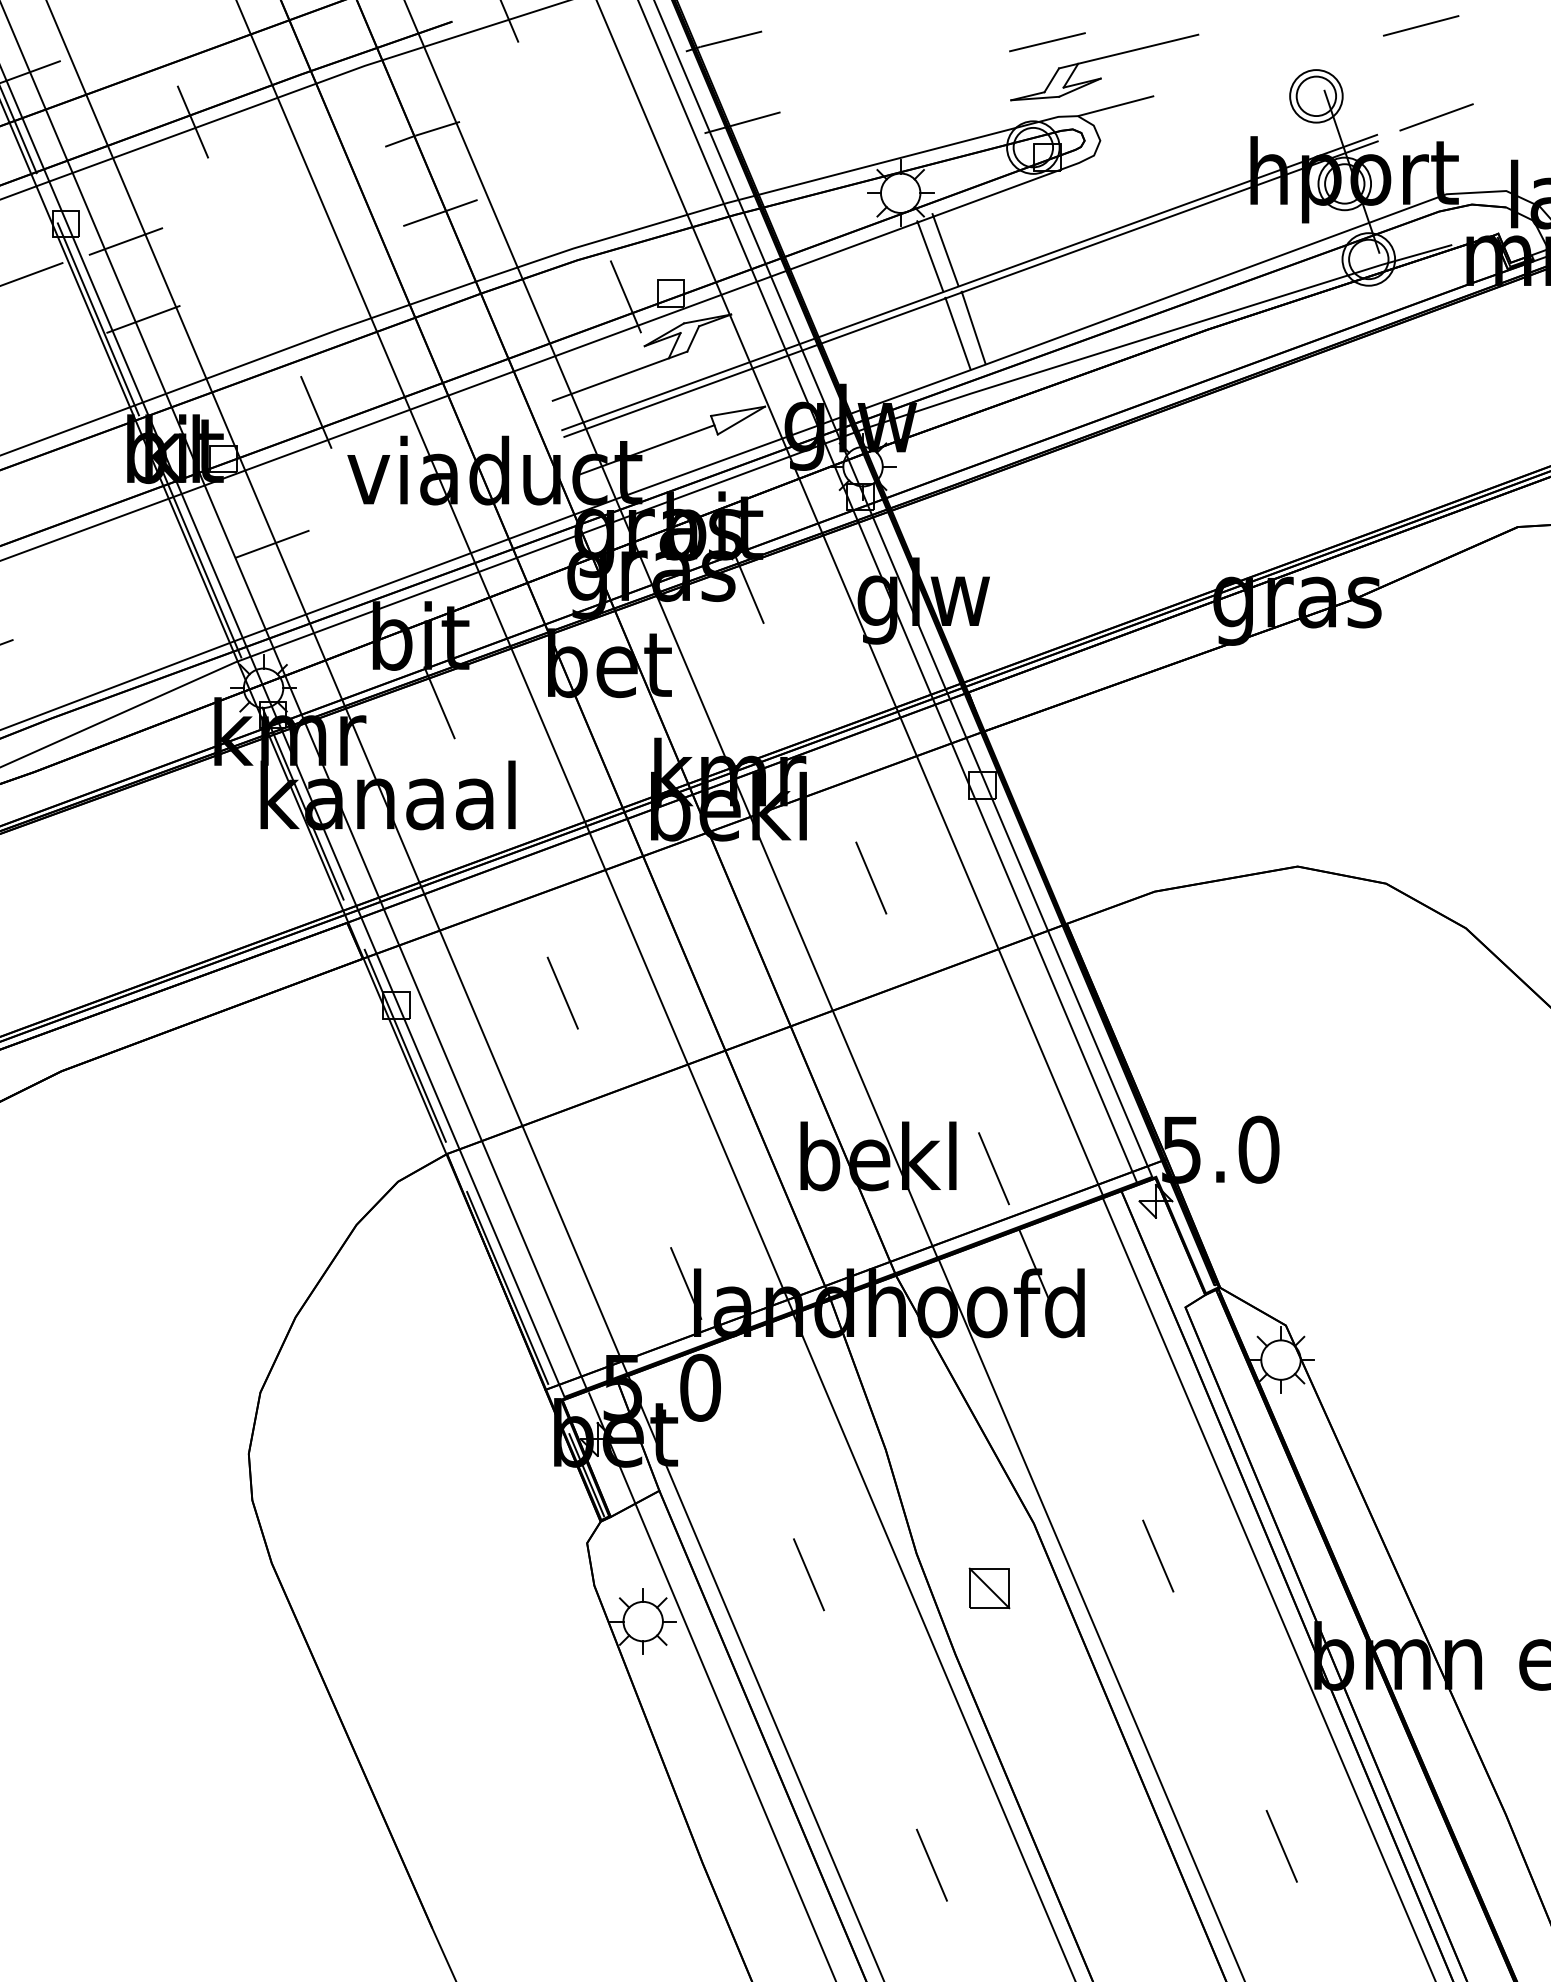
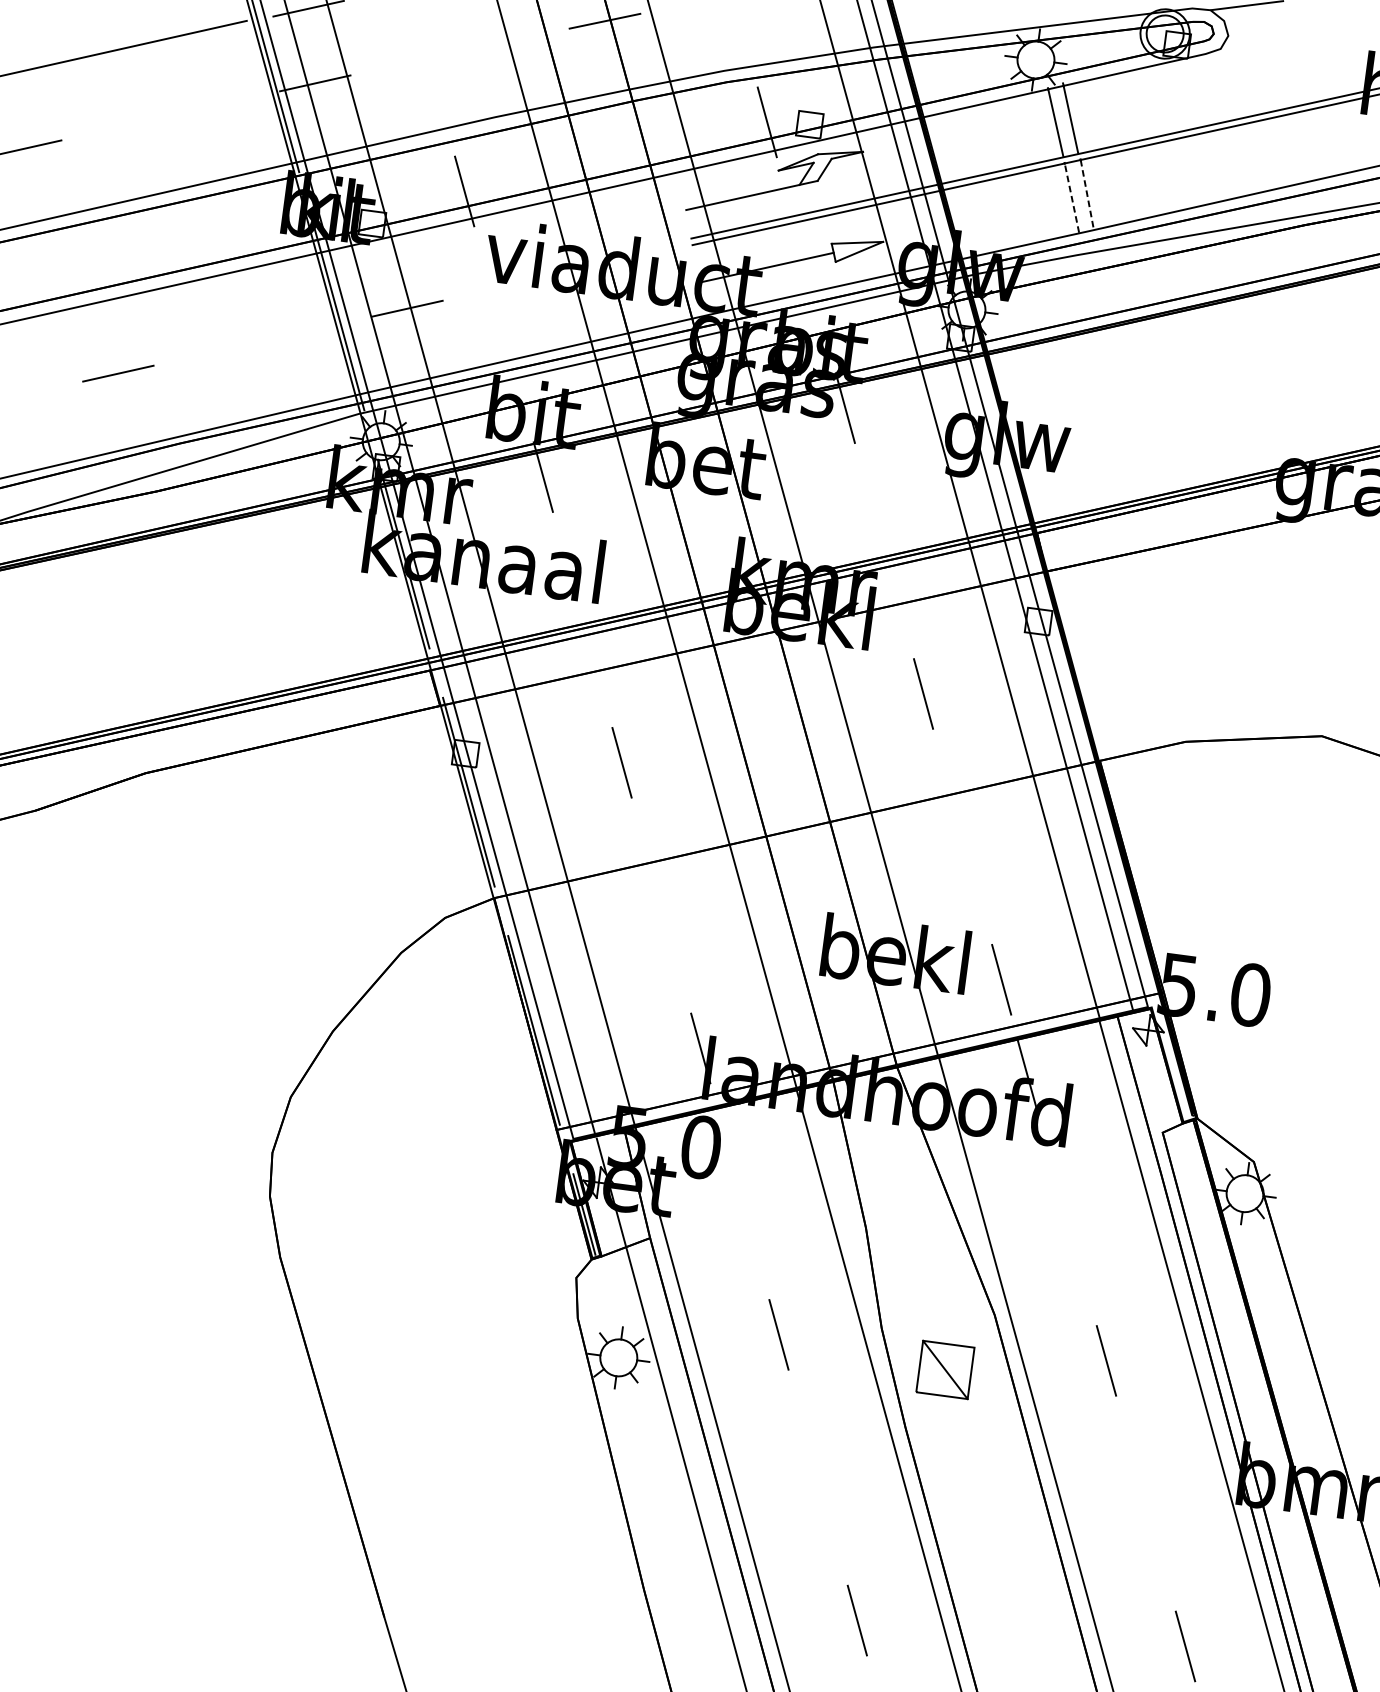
line: (973, 328) -> (1086, 194), solid -> dashed
line: (958, 333) -> (1072, 197), solid -> dashed
part: (989, 1588) -> (945, 1370), size x1.4

